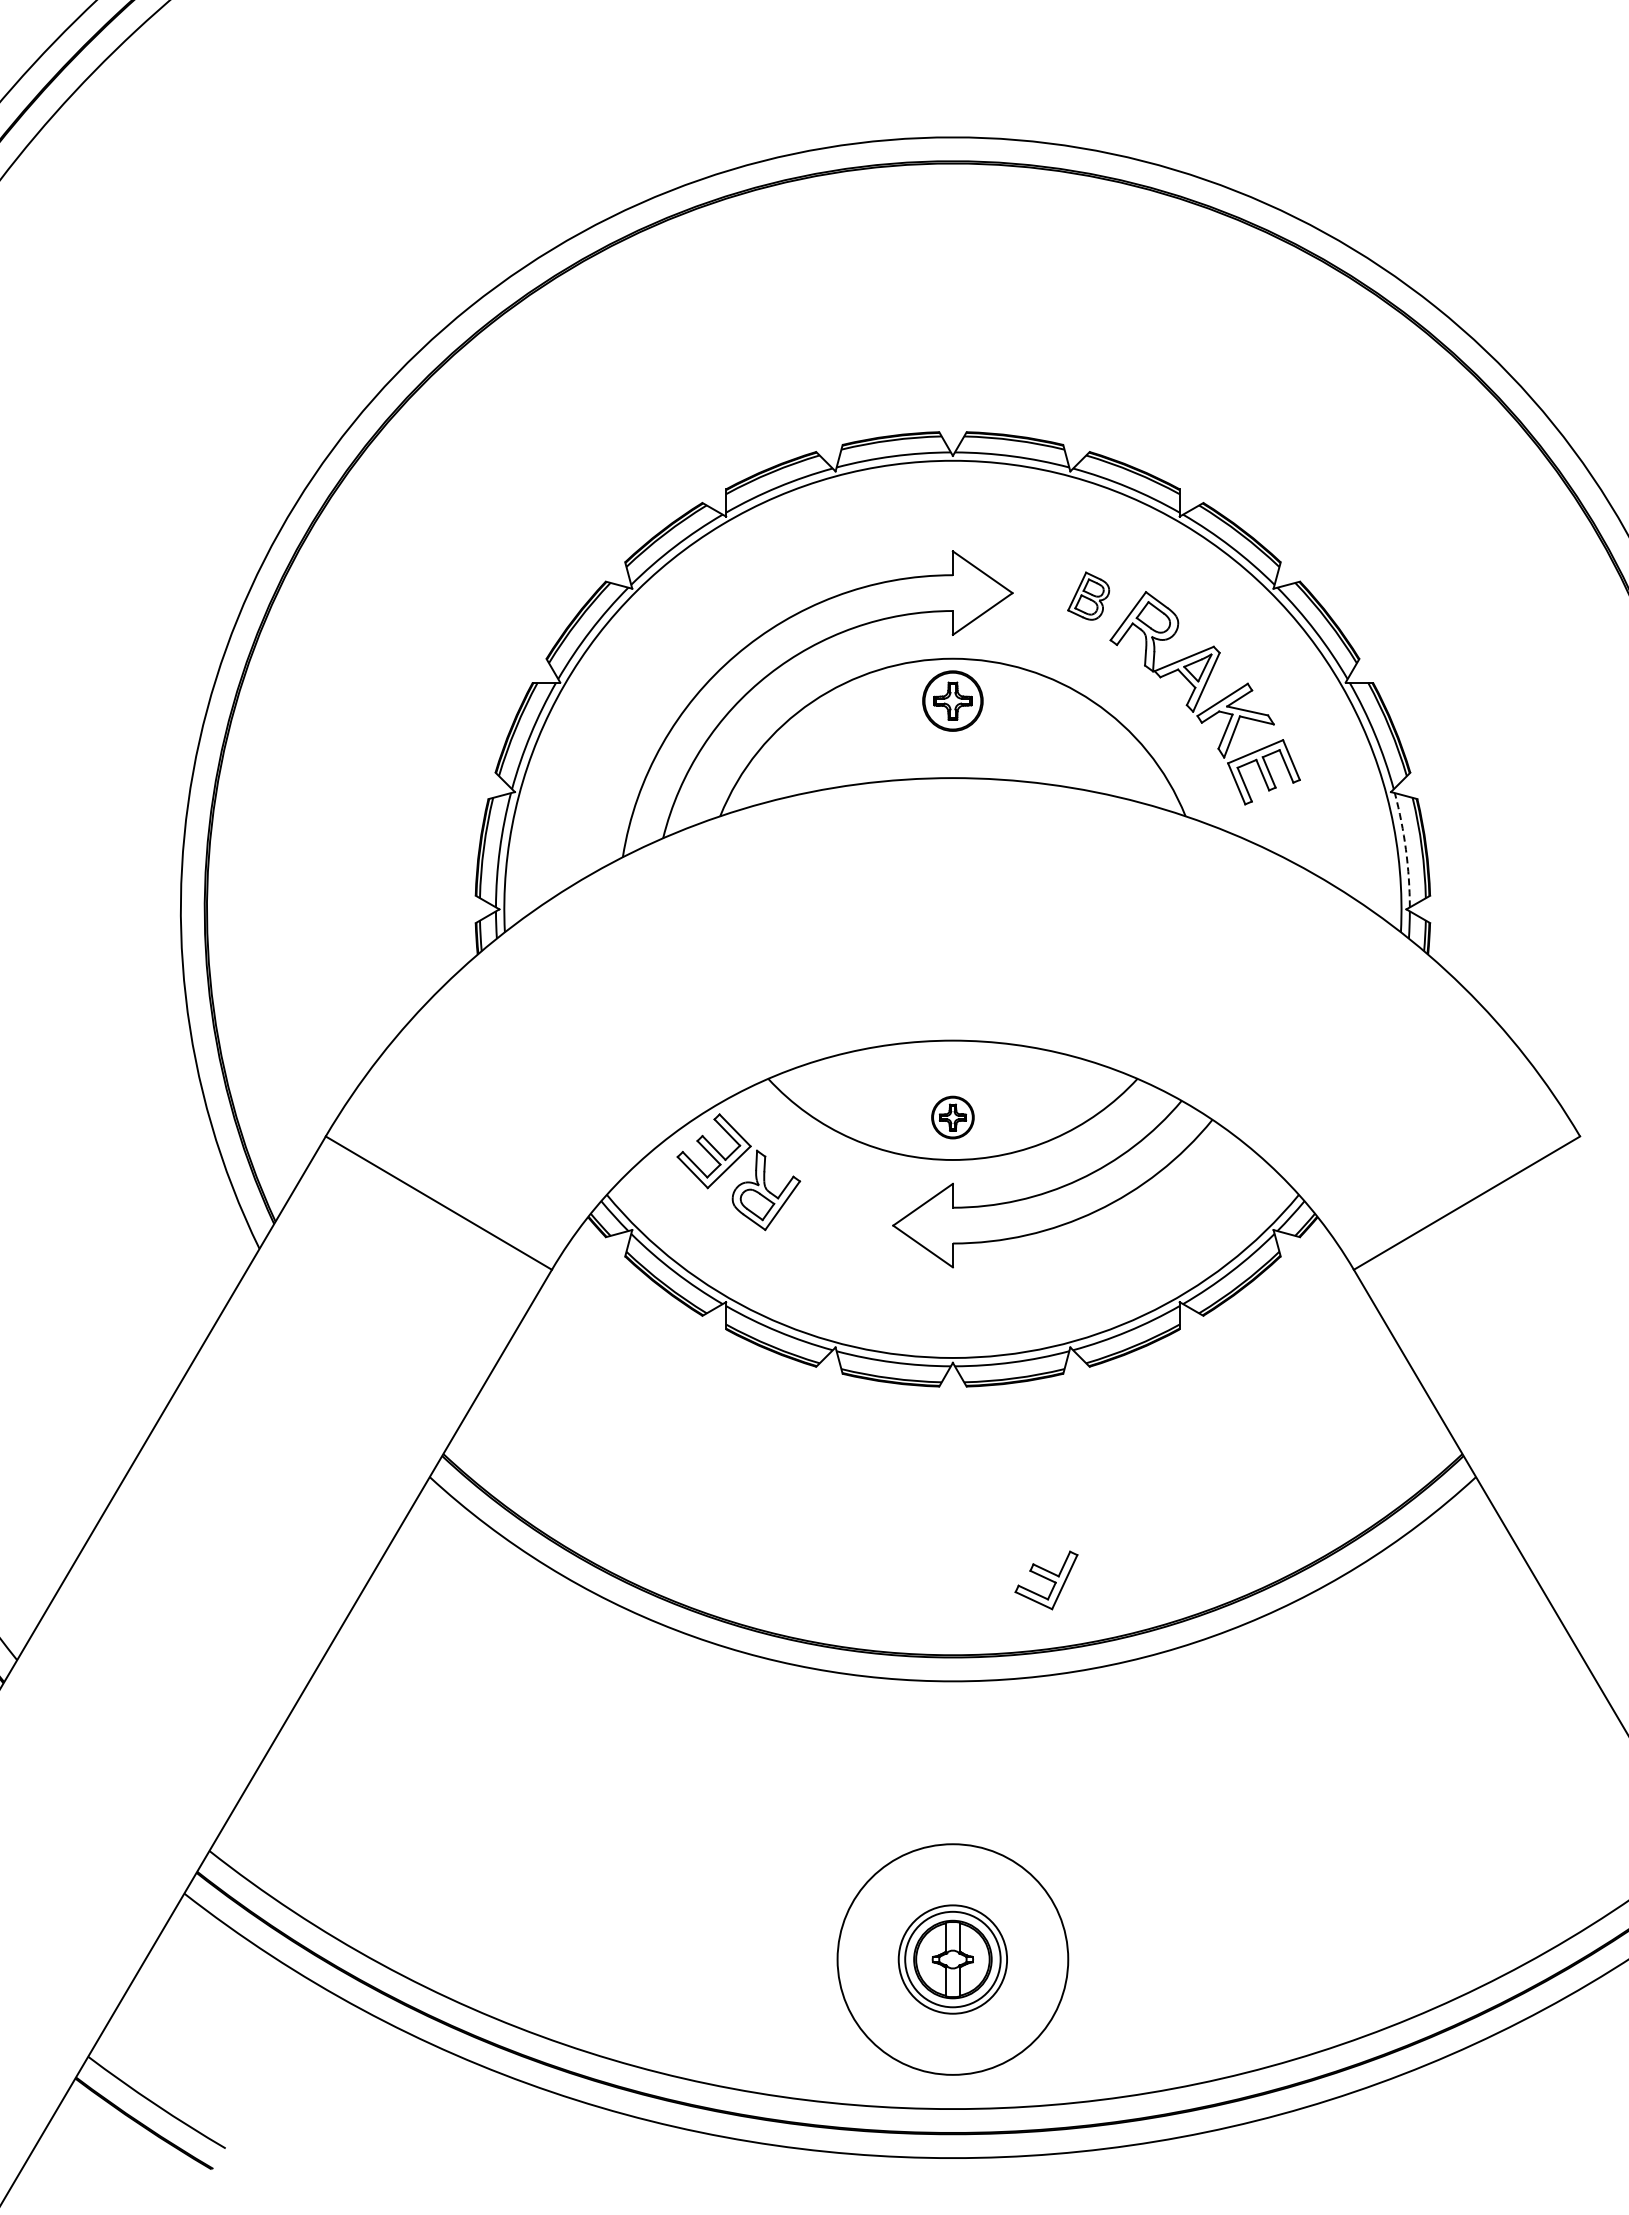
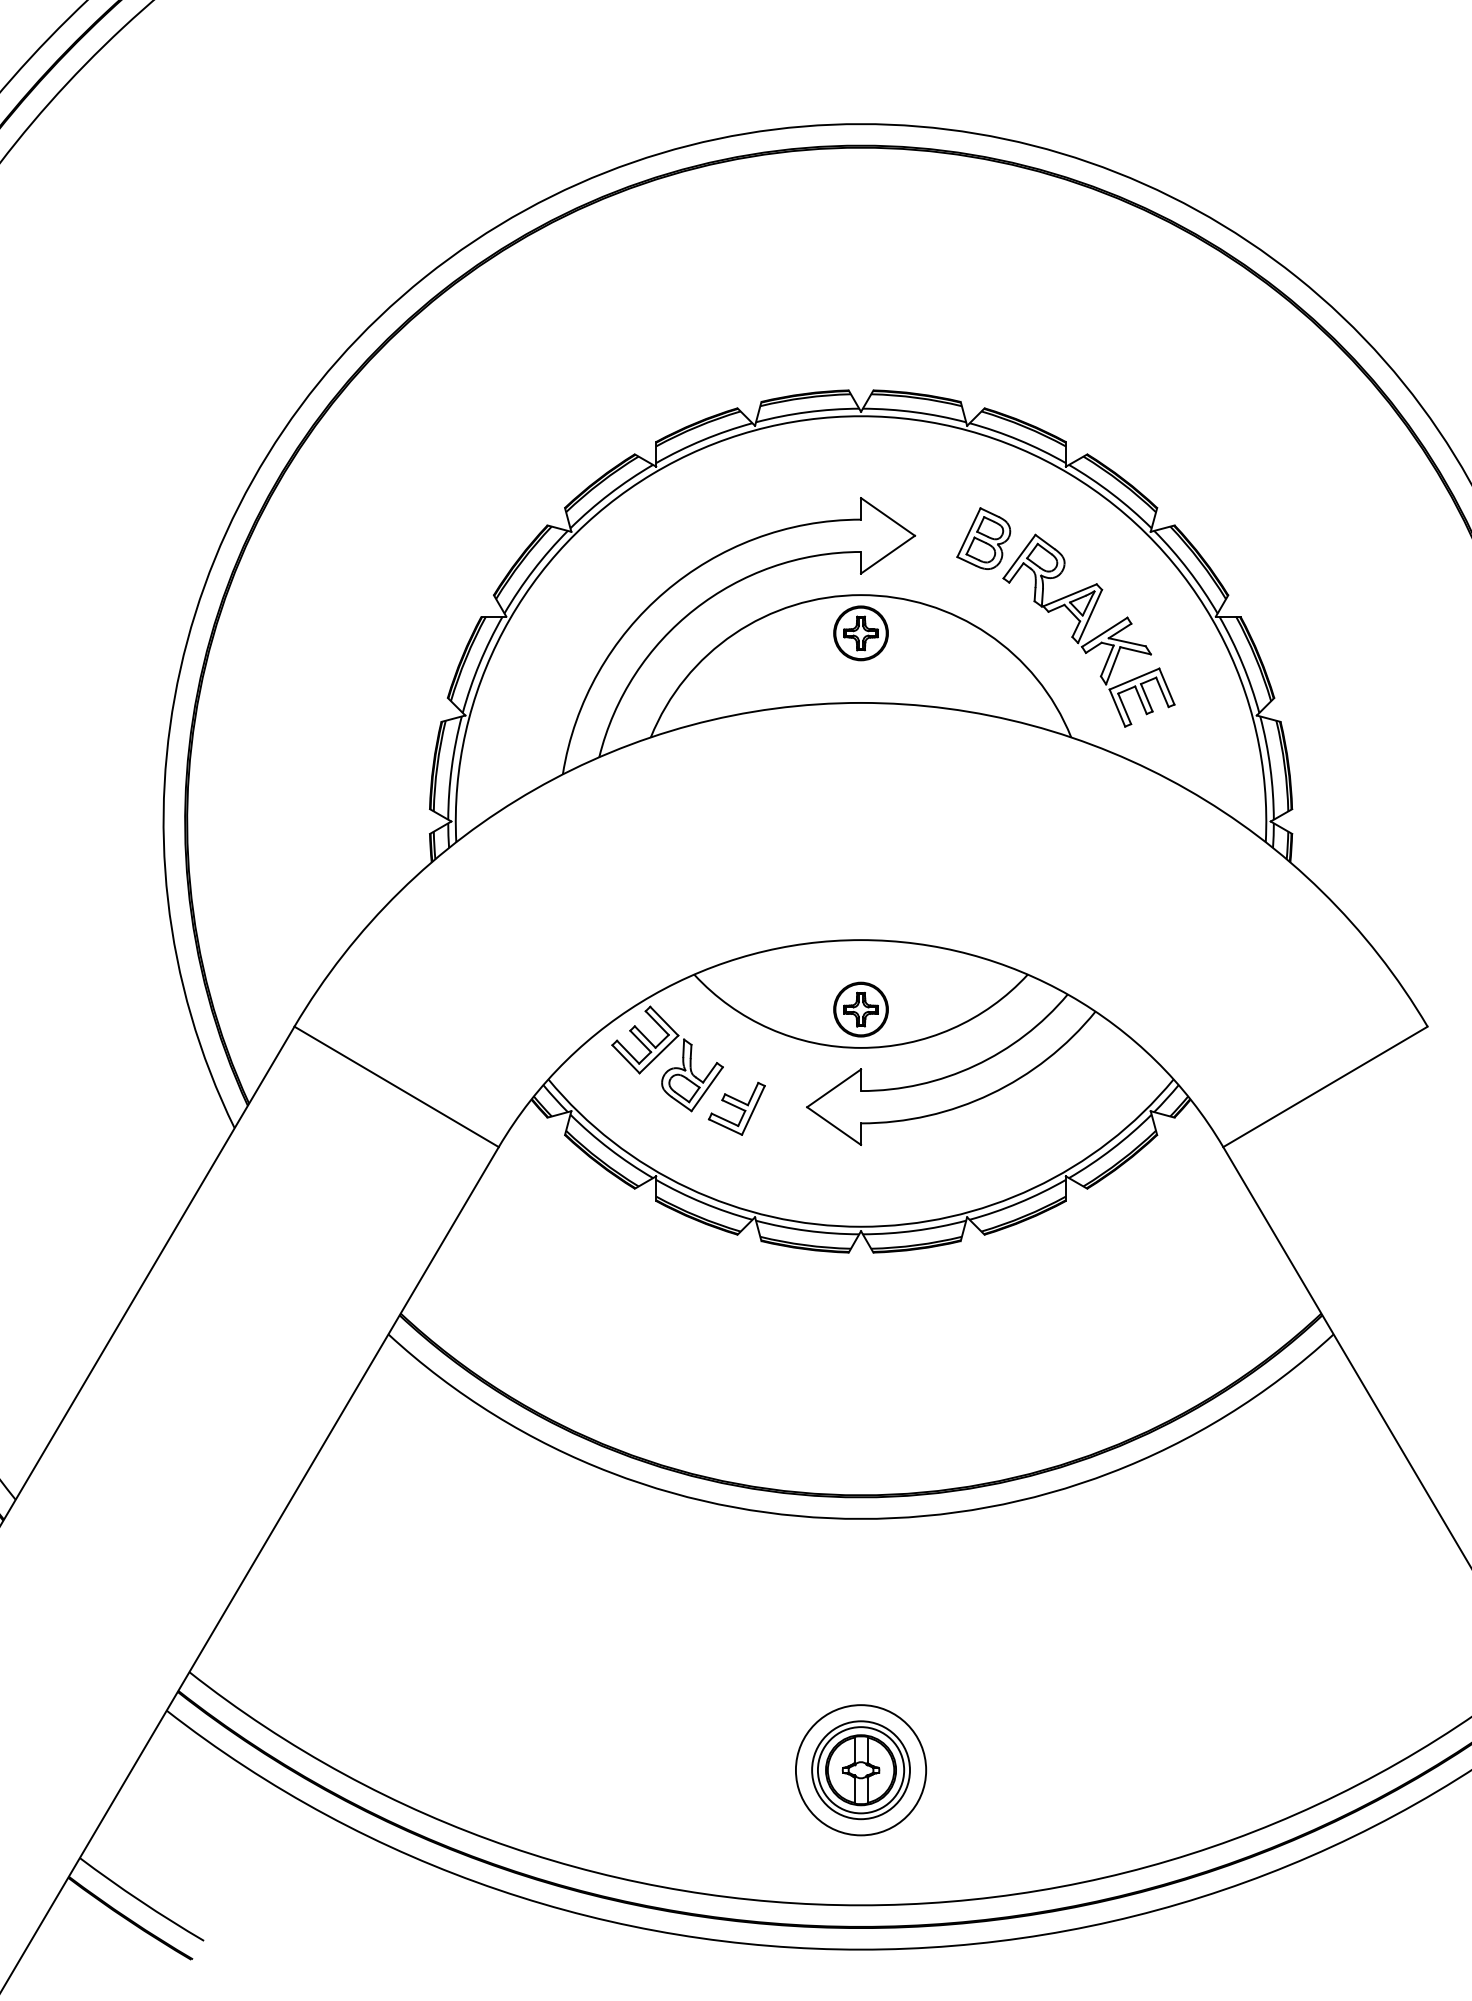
part: (1088, 595) -> (983, 537), size x1.43
arc: (1405, 849) -> (1269, 767), dashed -> solid
part: (952, 1117) -> (860, 1009), size x1.43
part: (1046, 1580) -> (736, 1108), moved
circle: (952, 1959) -> (860, 1770), size x0.62

